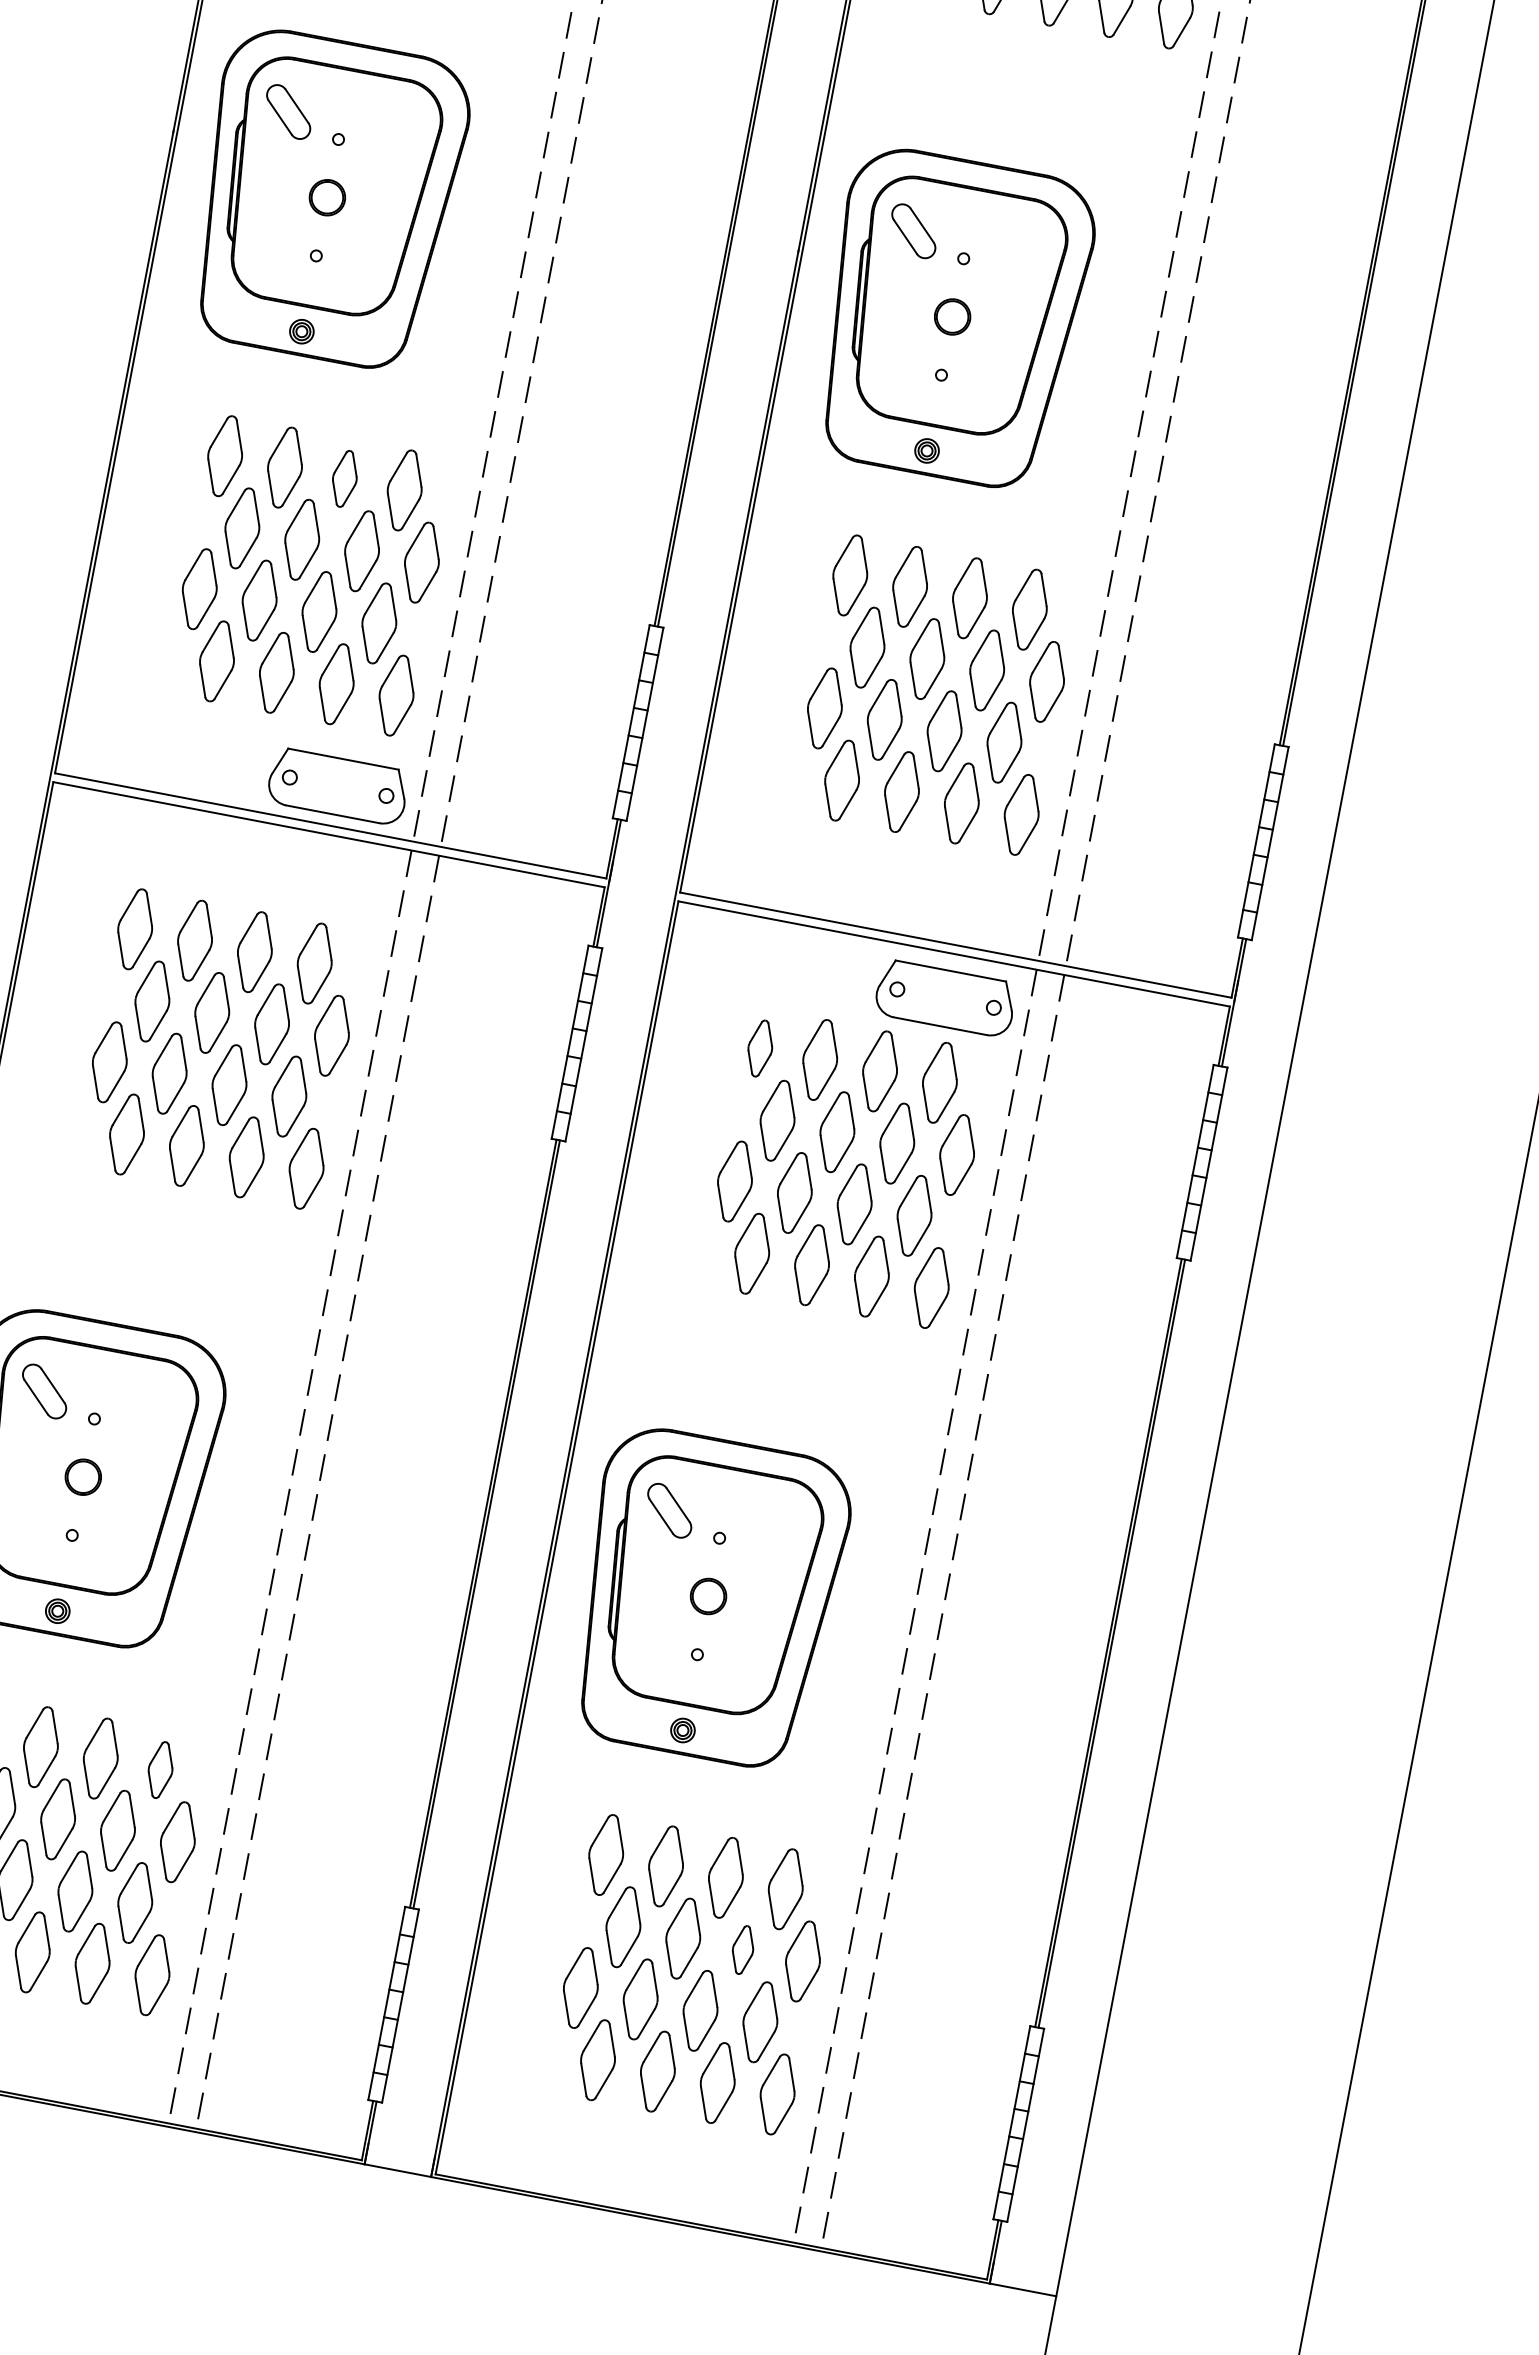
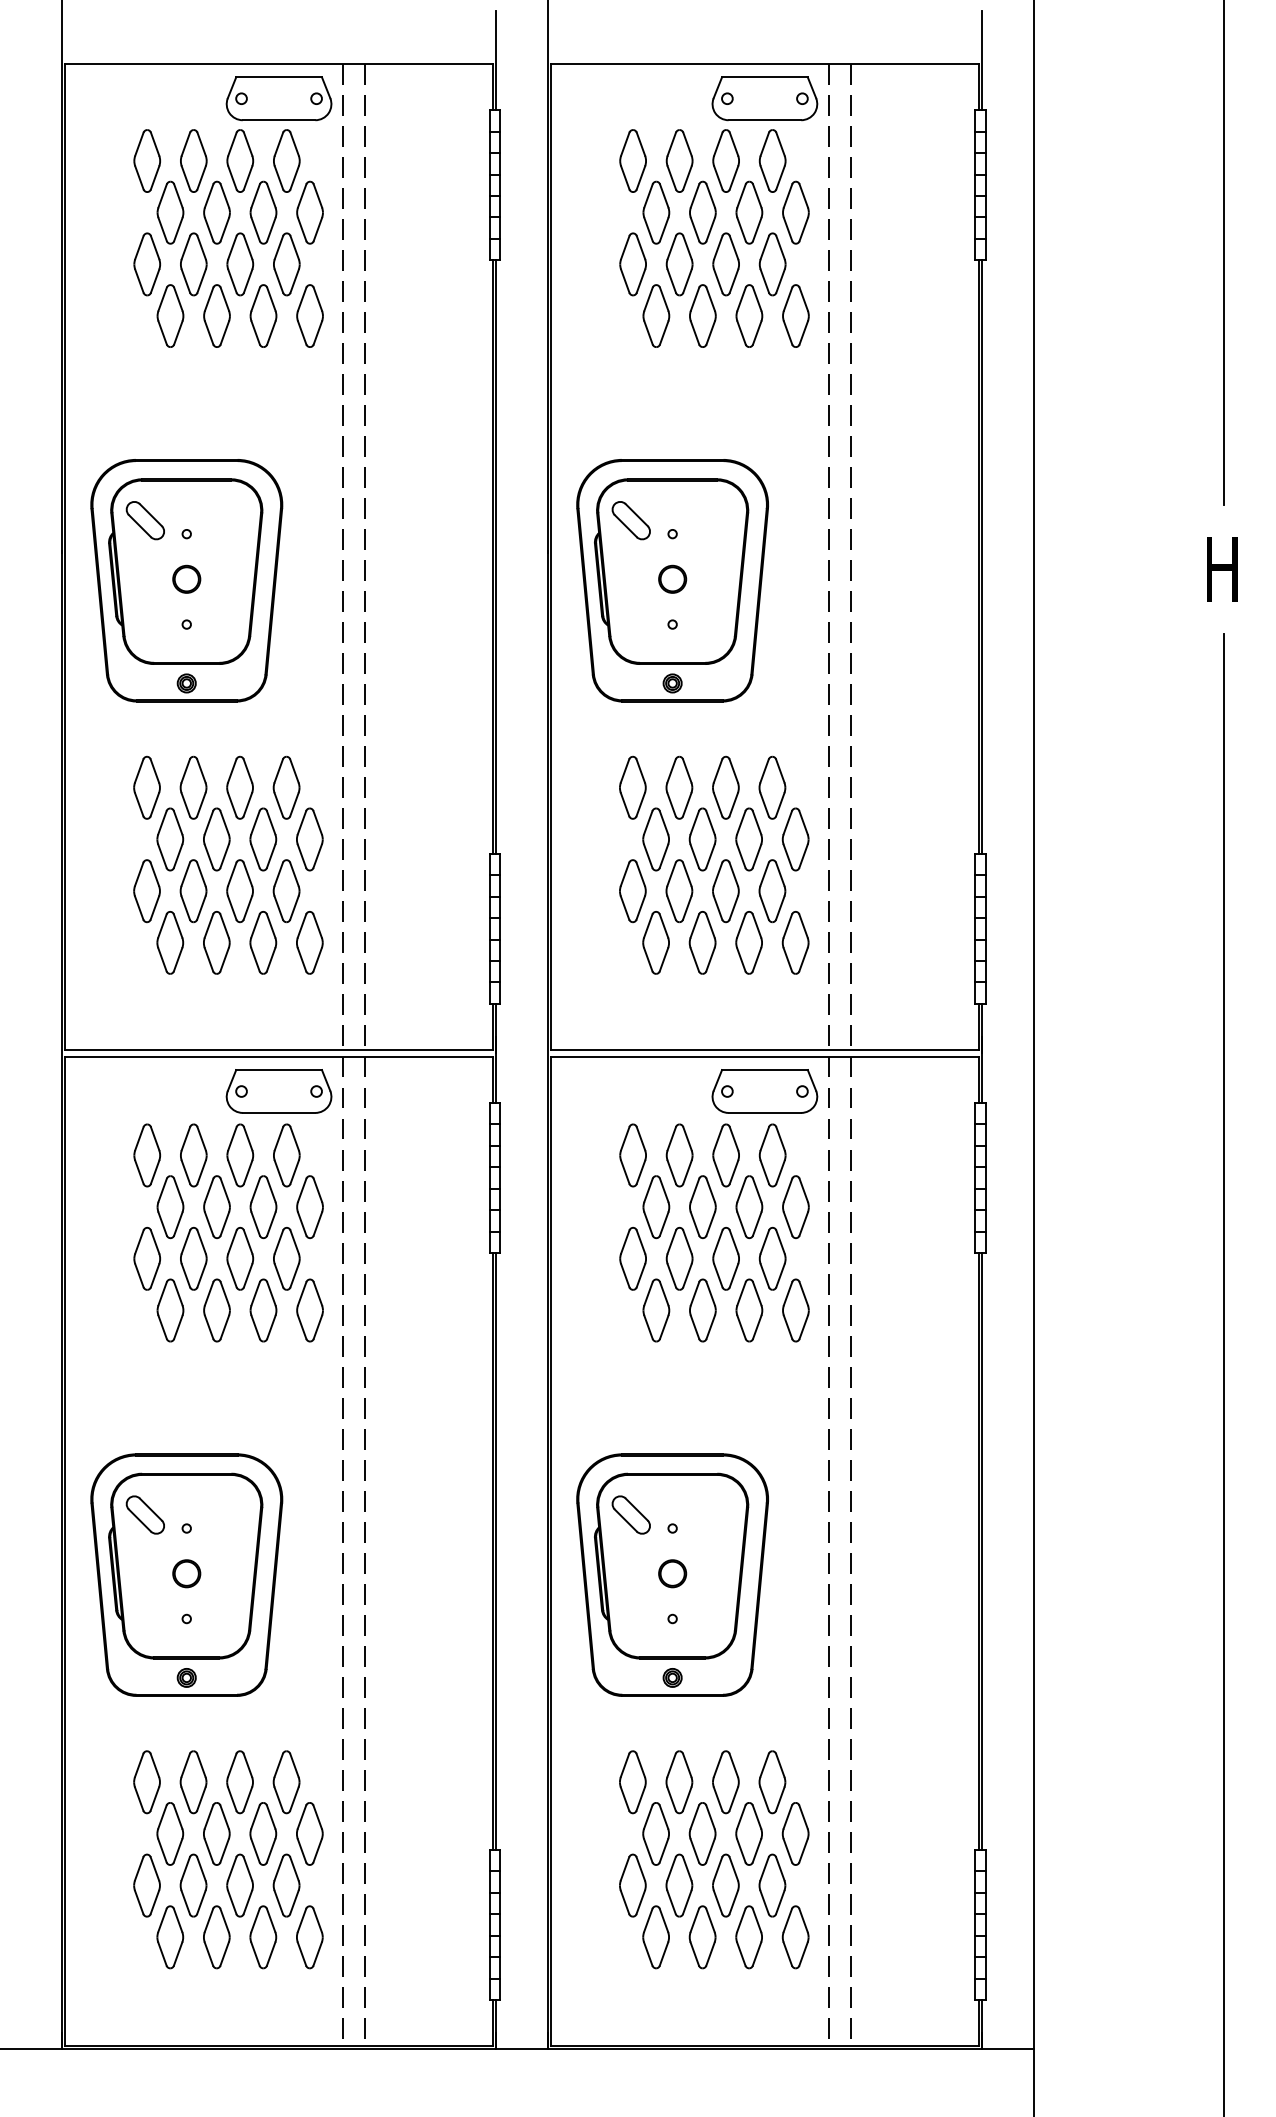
part: (344, 478) -> (239, 787), size x1.43
part: (337, 786) -> (278, 1091), moved
part: (759, 1048) -> (632, 1155), size x1.43
part: (160, 1770) -> (286, 1782), size x1.43
part: (742, 1949) -> (748, 1833), size x1.67

